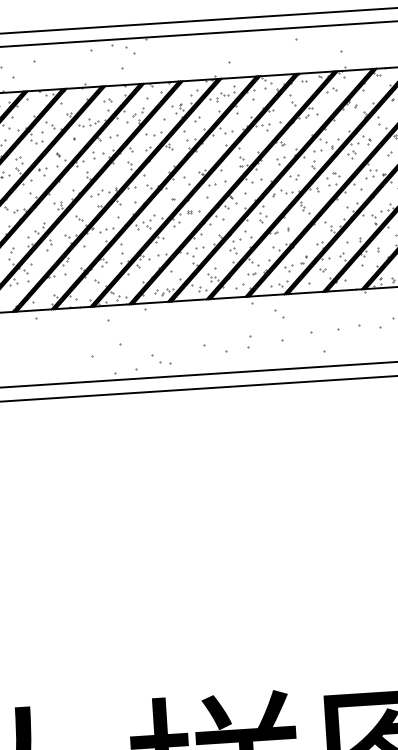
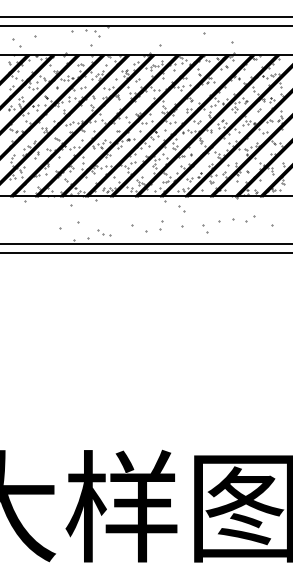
part: (318, 342) -> (205, 228), size x0.62

